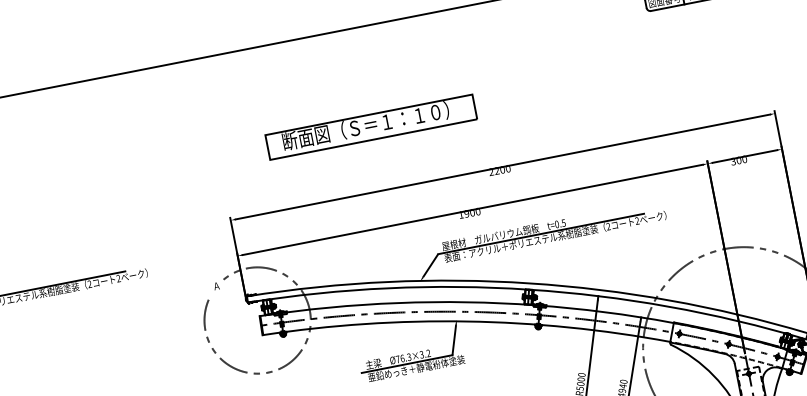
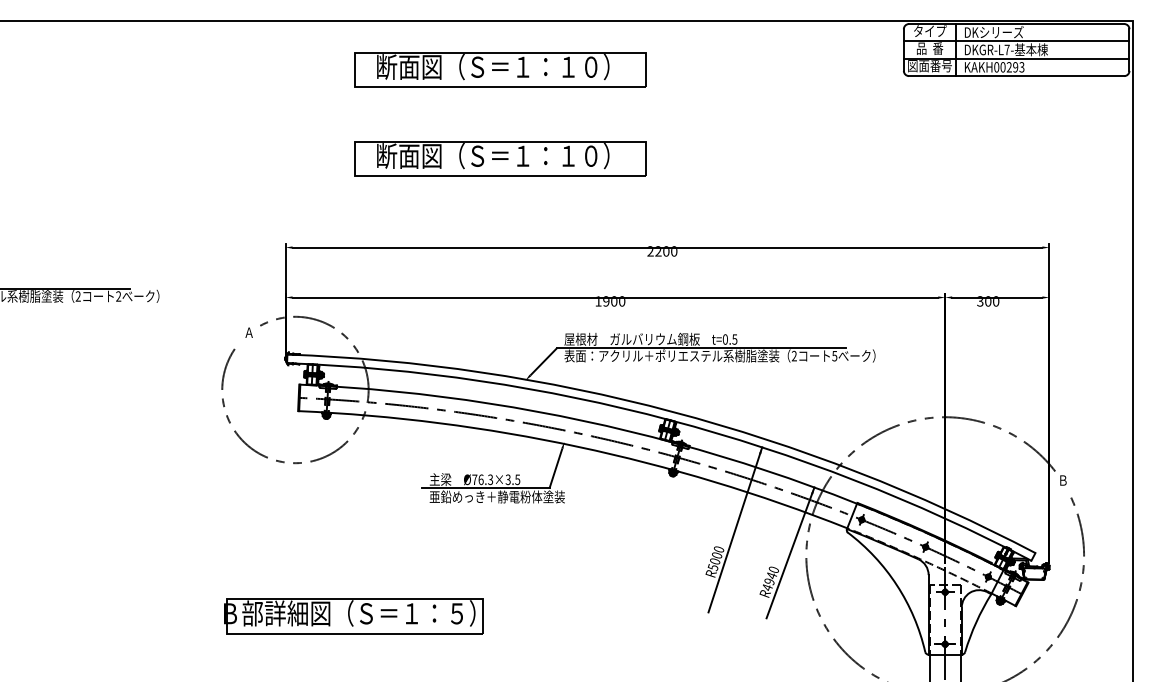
part: (358, 63) -> (500, 69), added
text: (637, 220) -> (834, 355), 2 -> 5
text: (428, 353) -> (517, 479), Ø76.3×3.2 -> Ø76.3×3.5

